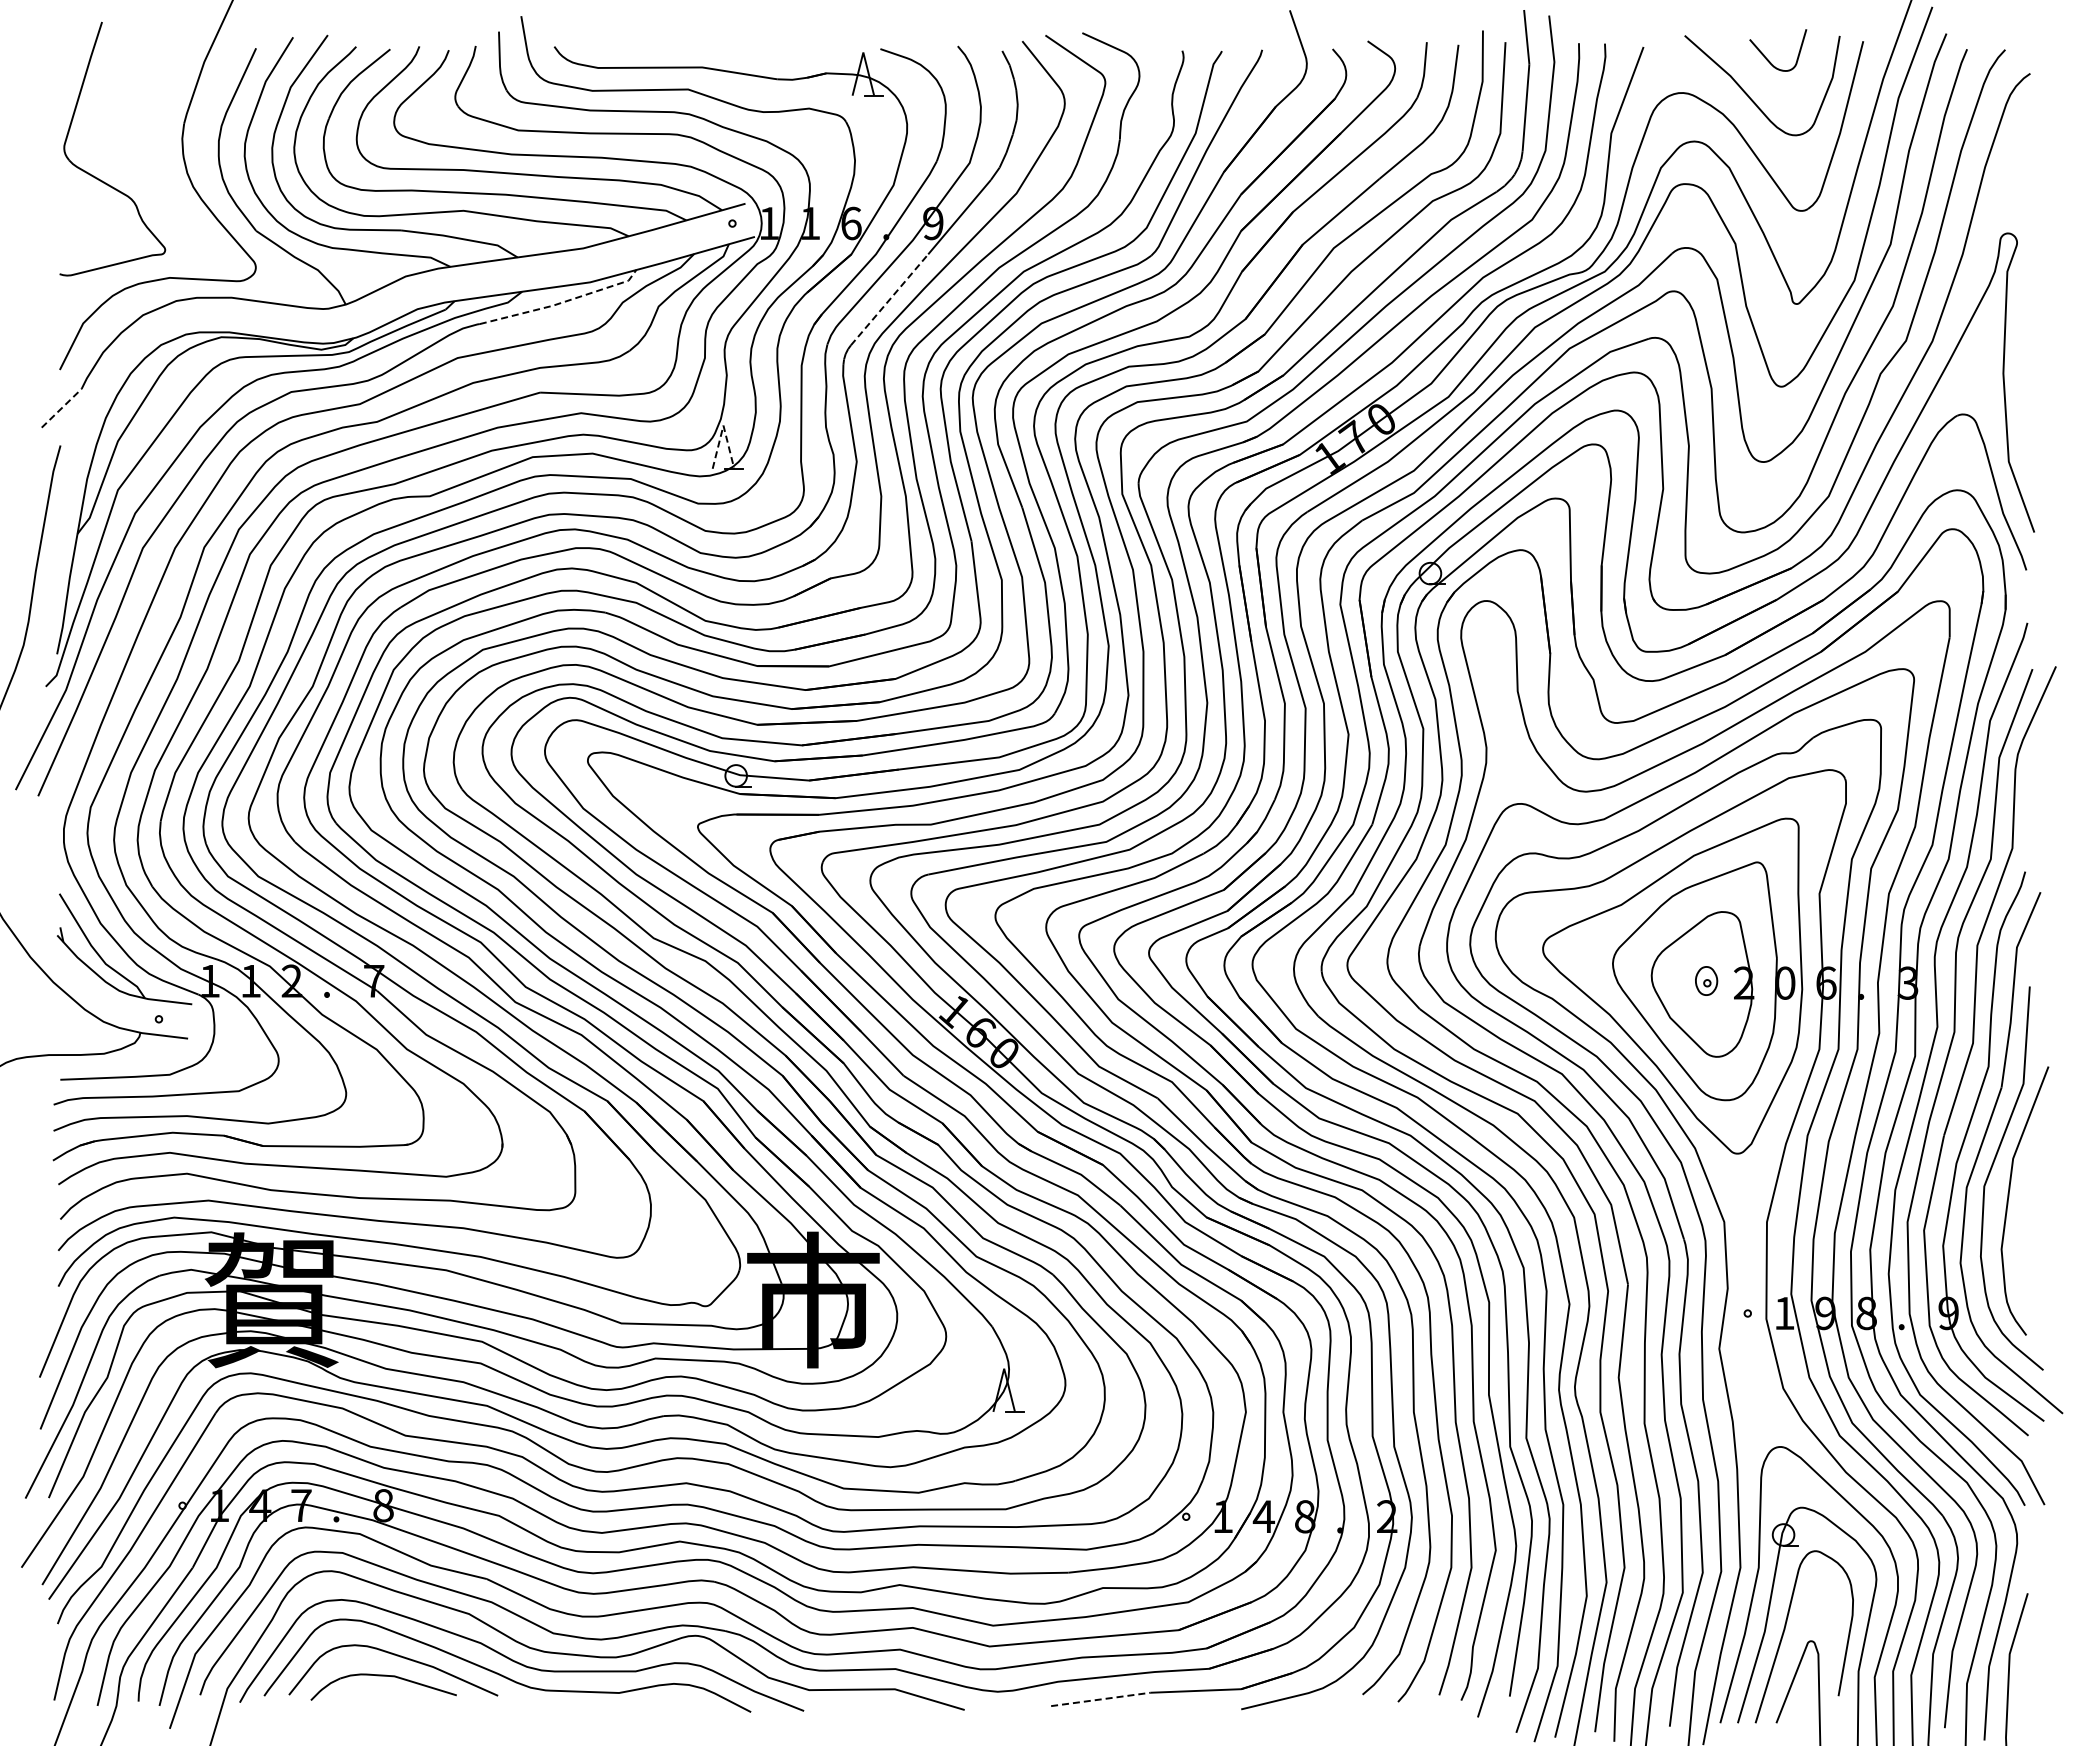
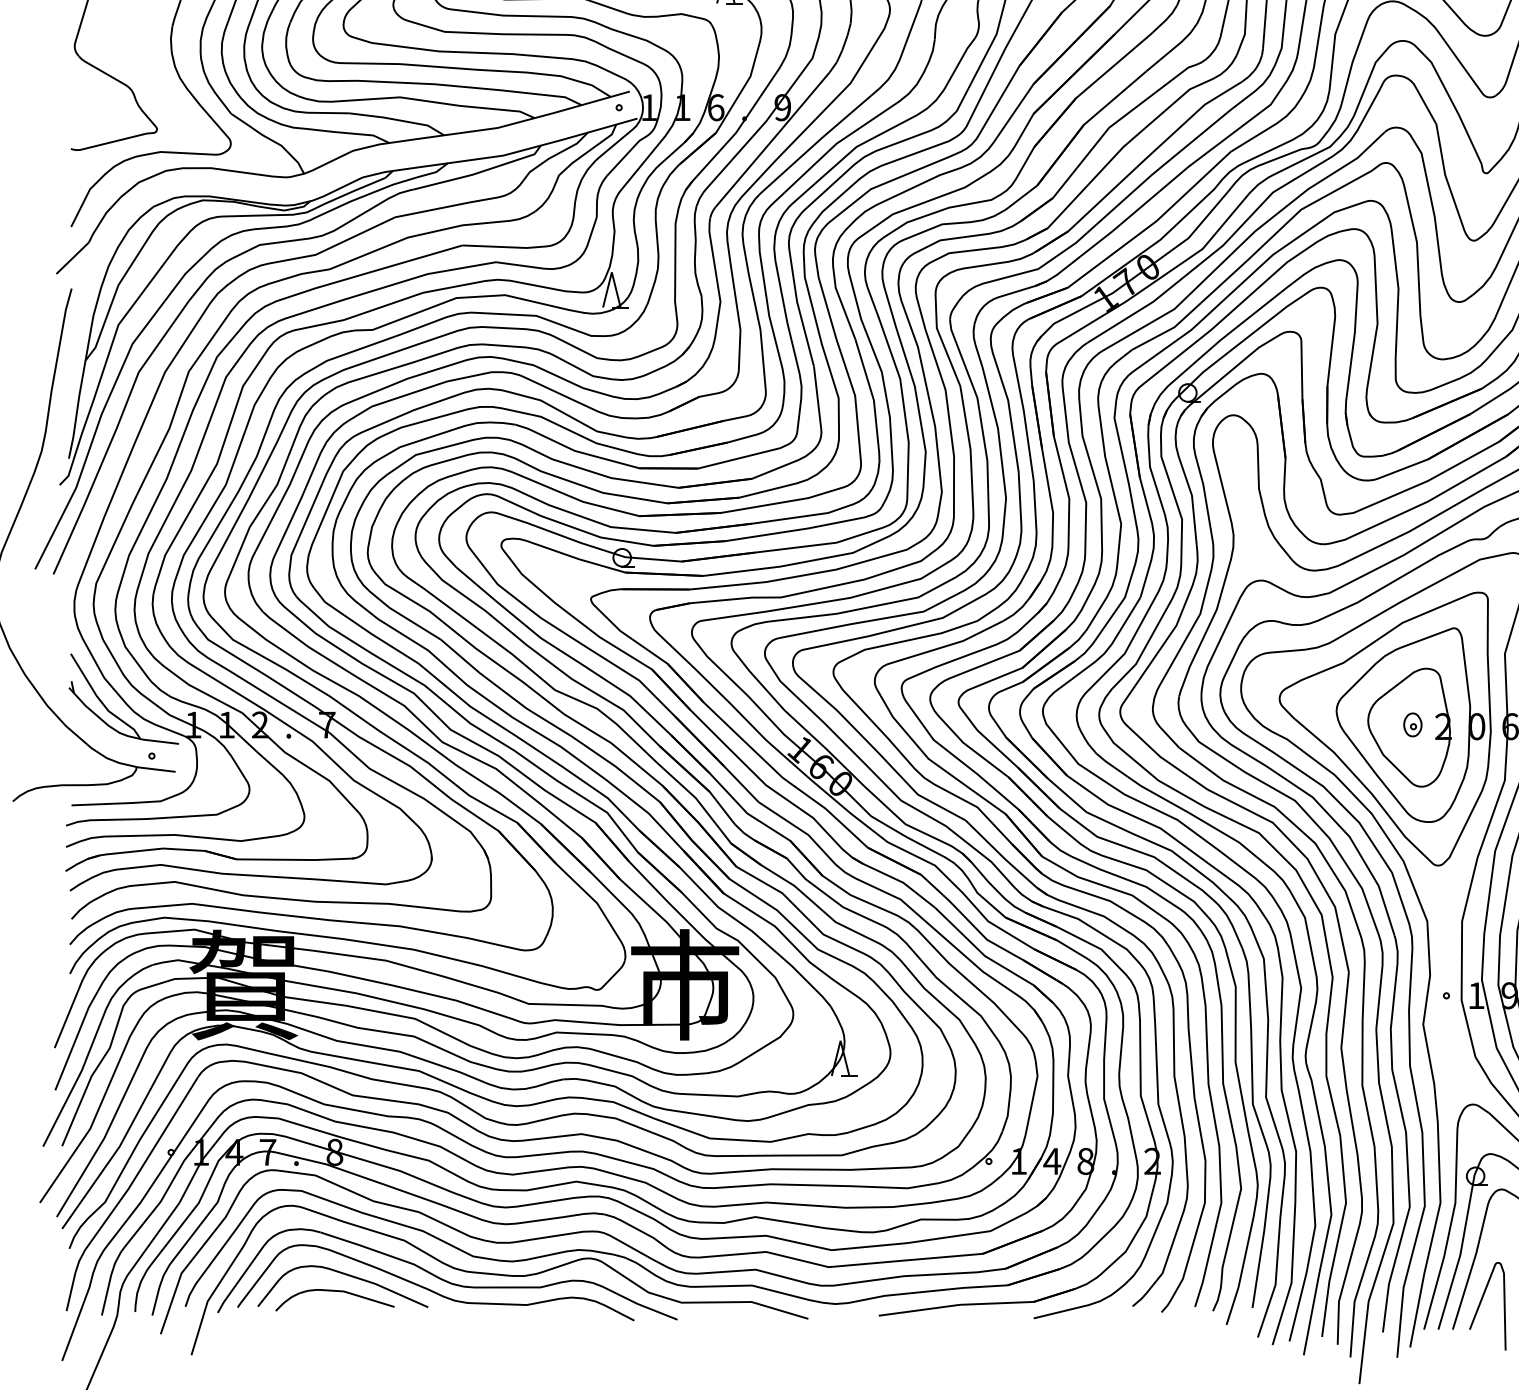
line: (889, 299) -> (747, 169), dashed -> solid
line: (561, 302) -> (479, 172), dashed -> solid
line: (61, 408) -> (72, 258), dashed -> solid
line: (723, 425) -> (611, 272), dashed -> solid
line: (1101, 1699) -> (919, 1310), dashed -> solid

